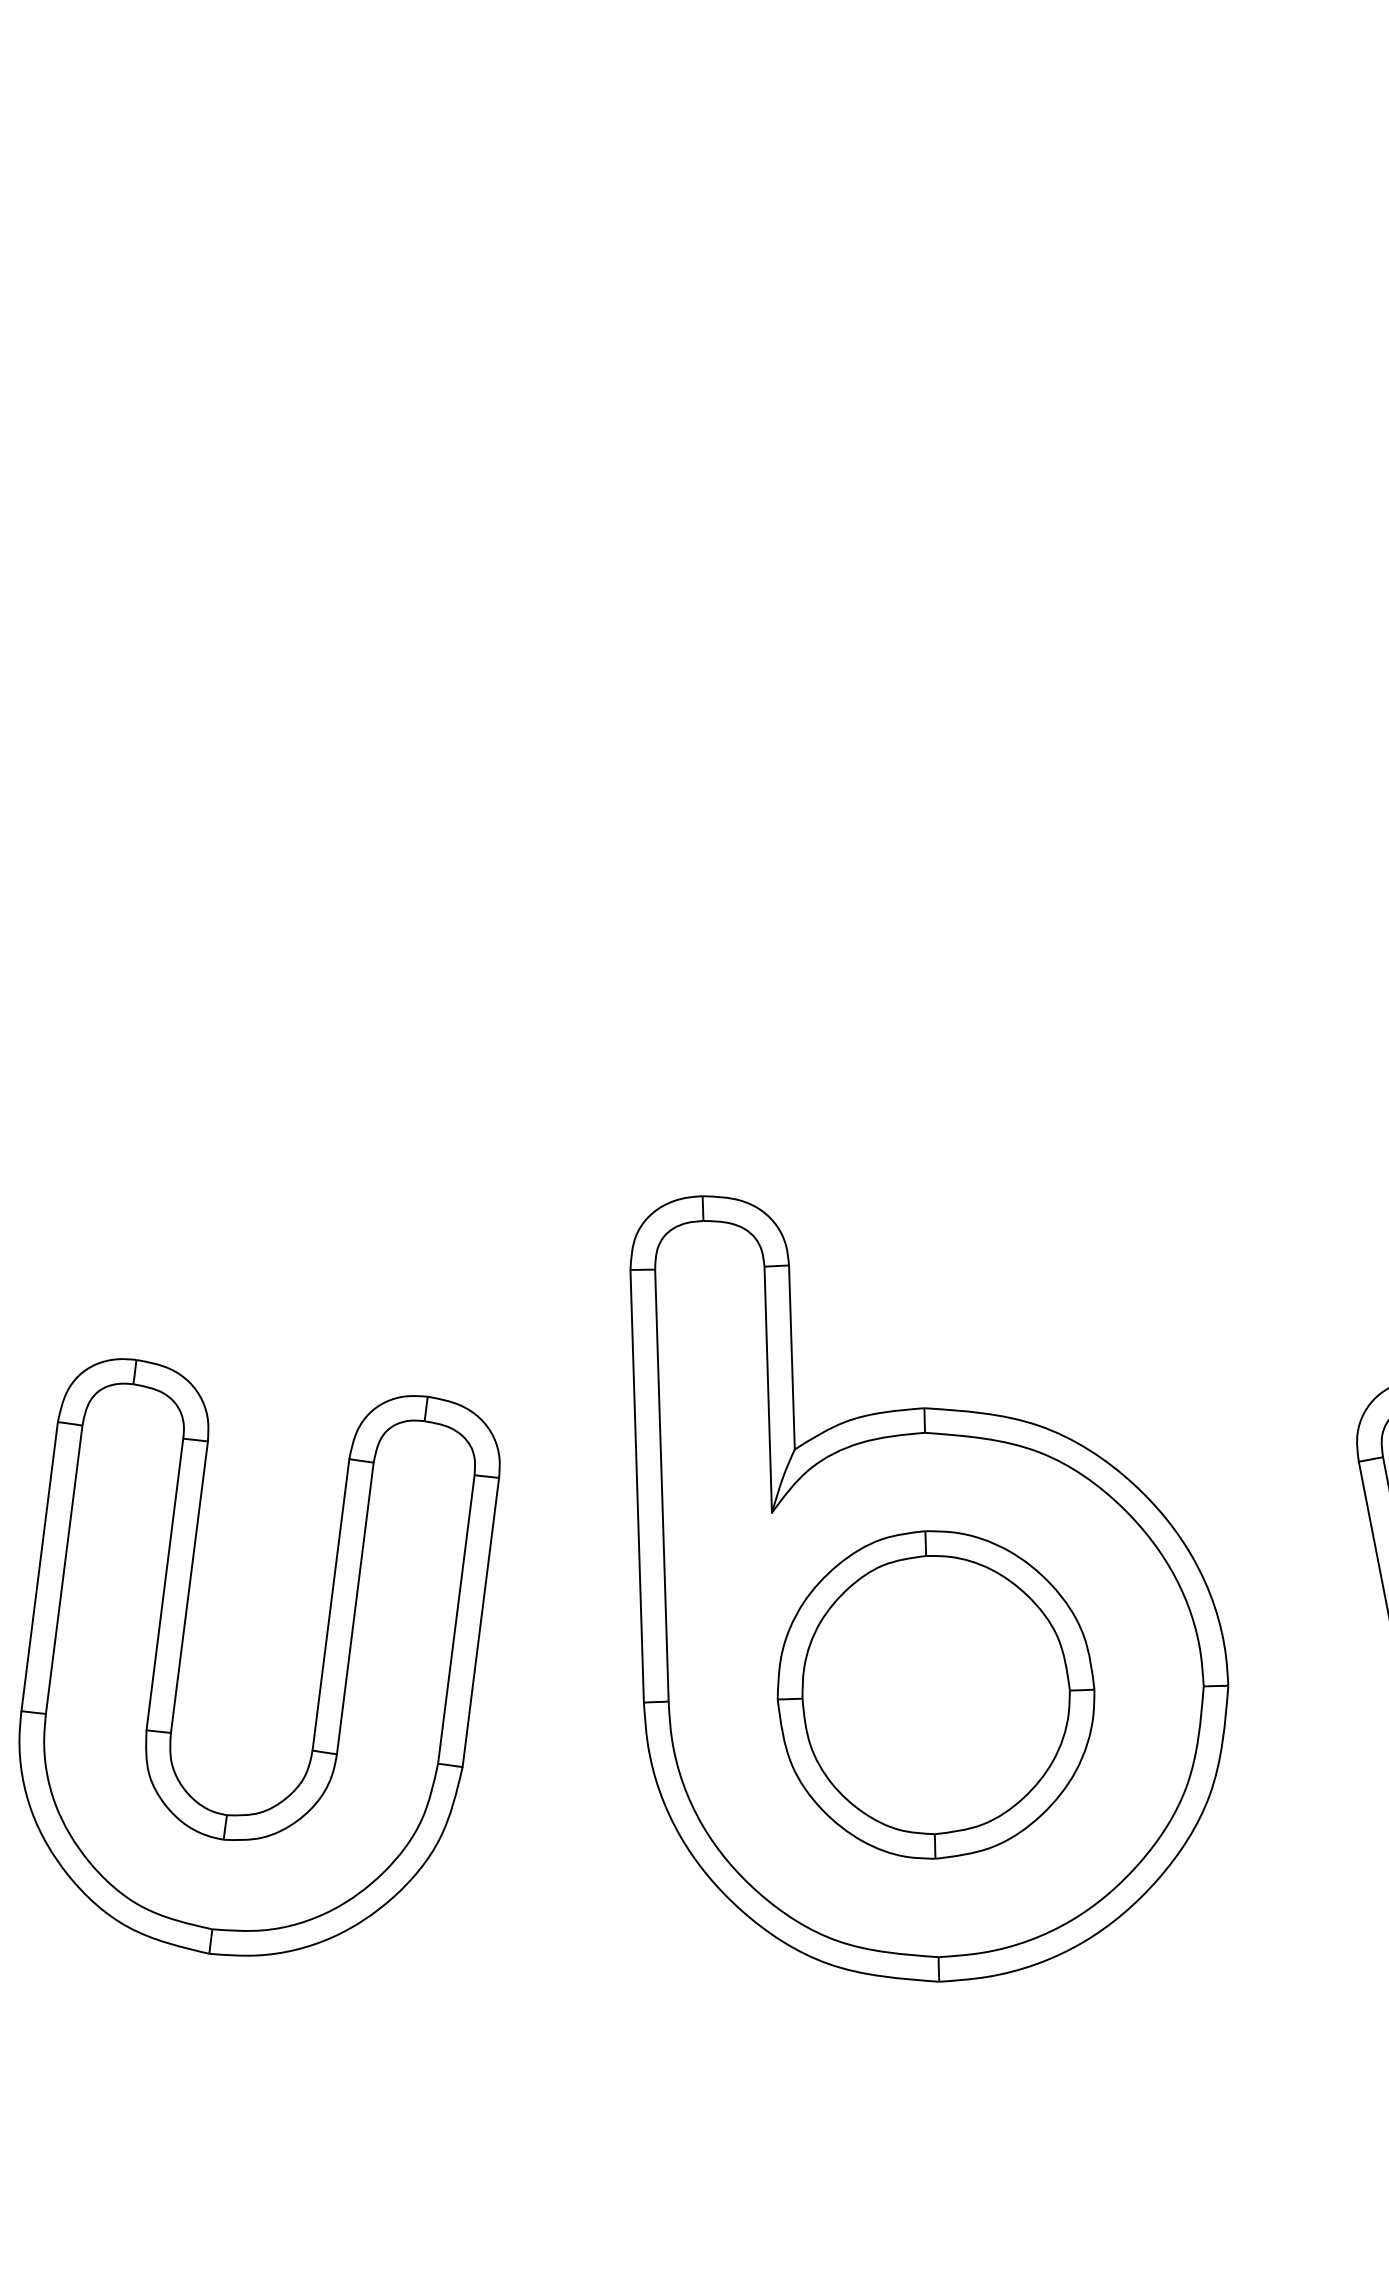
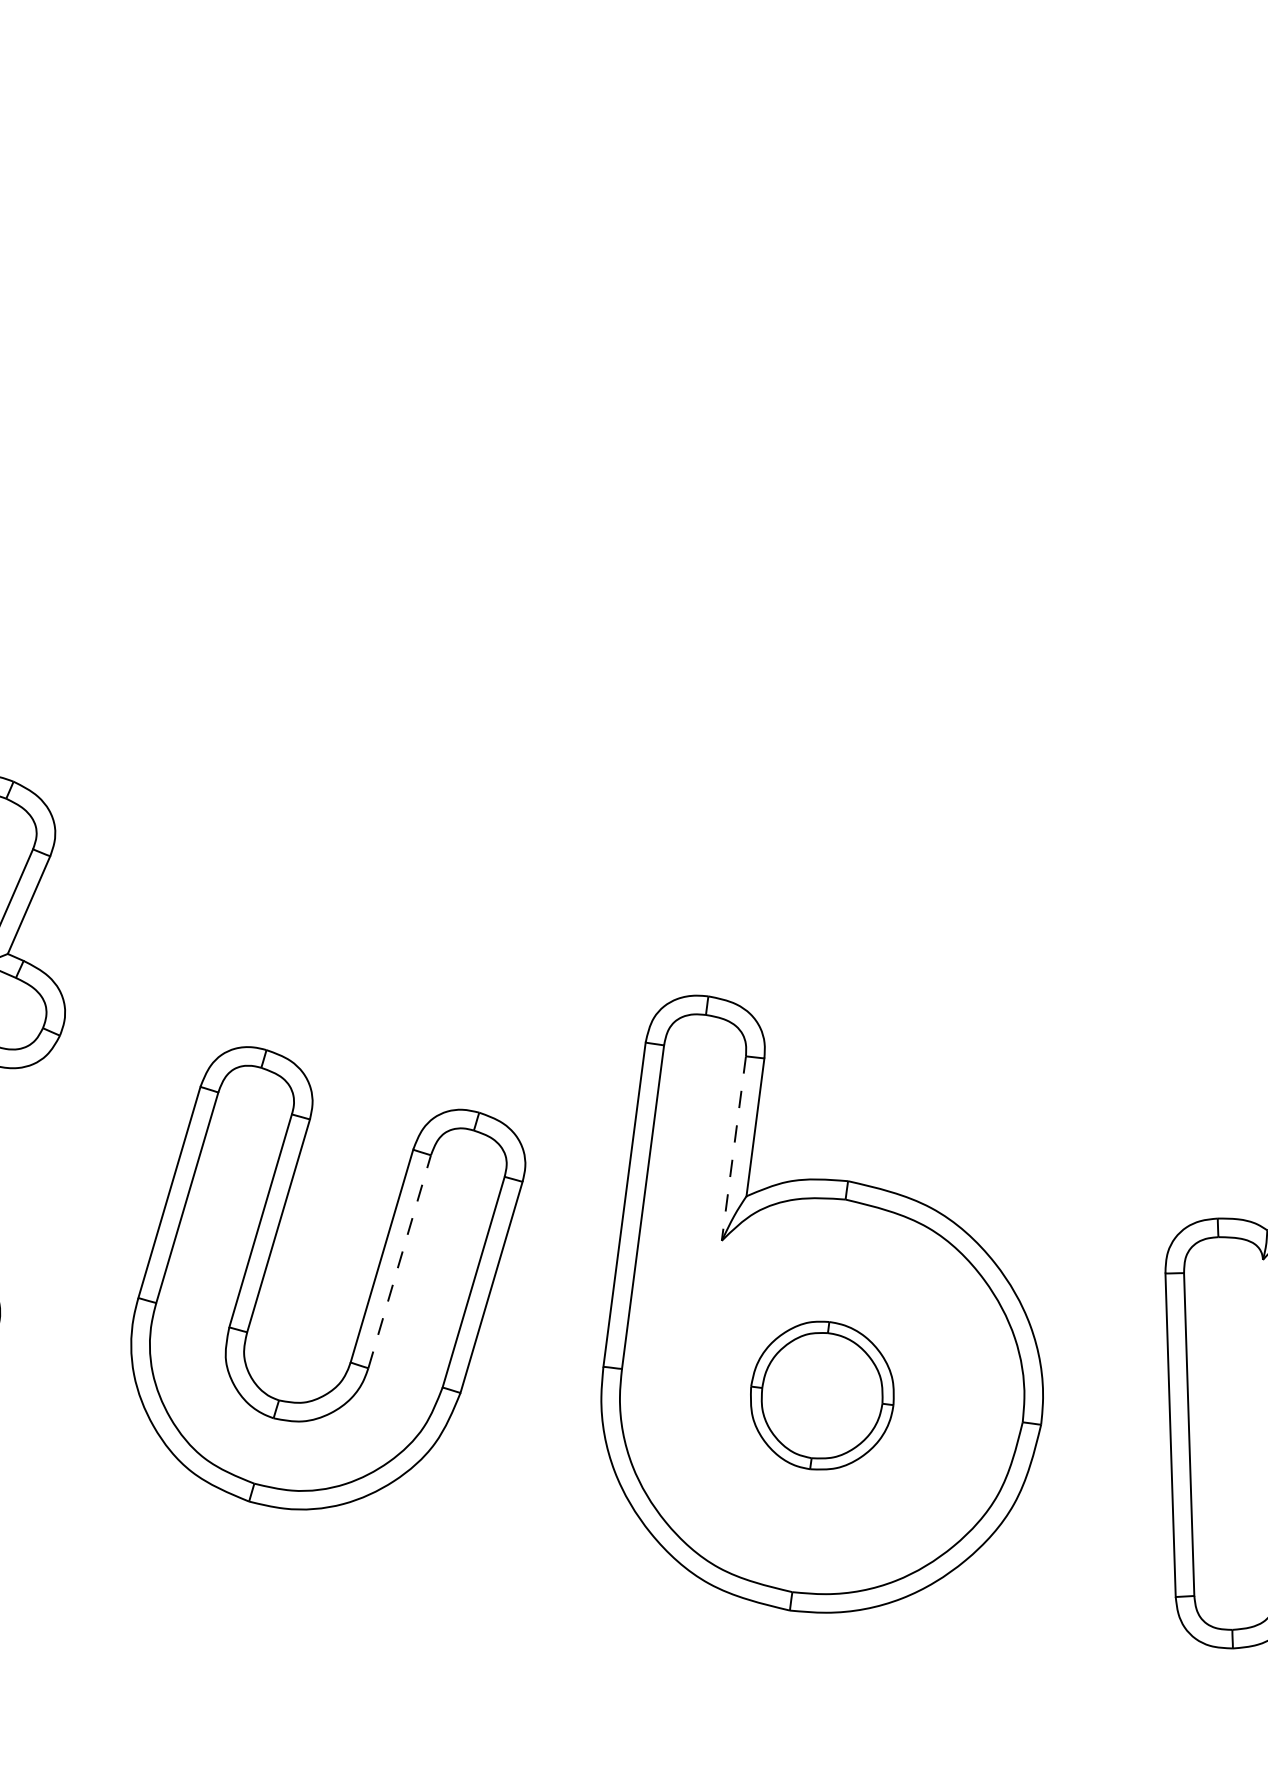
line: (767, 1391) -> (733, 1149), solid -> dashed
line: (355, 1608) -> (399, 1261), solid -> dashed
part: (936, 1693) -> (822, 1395), size x0.6

